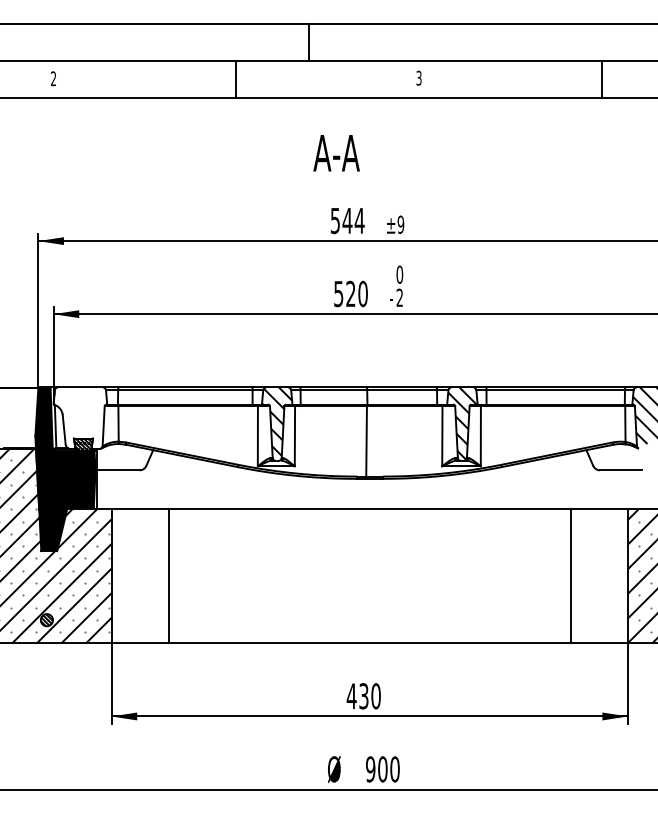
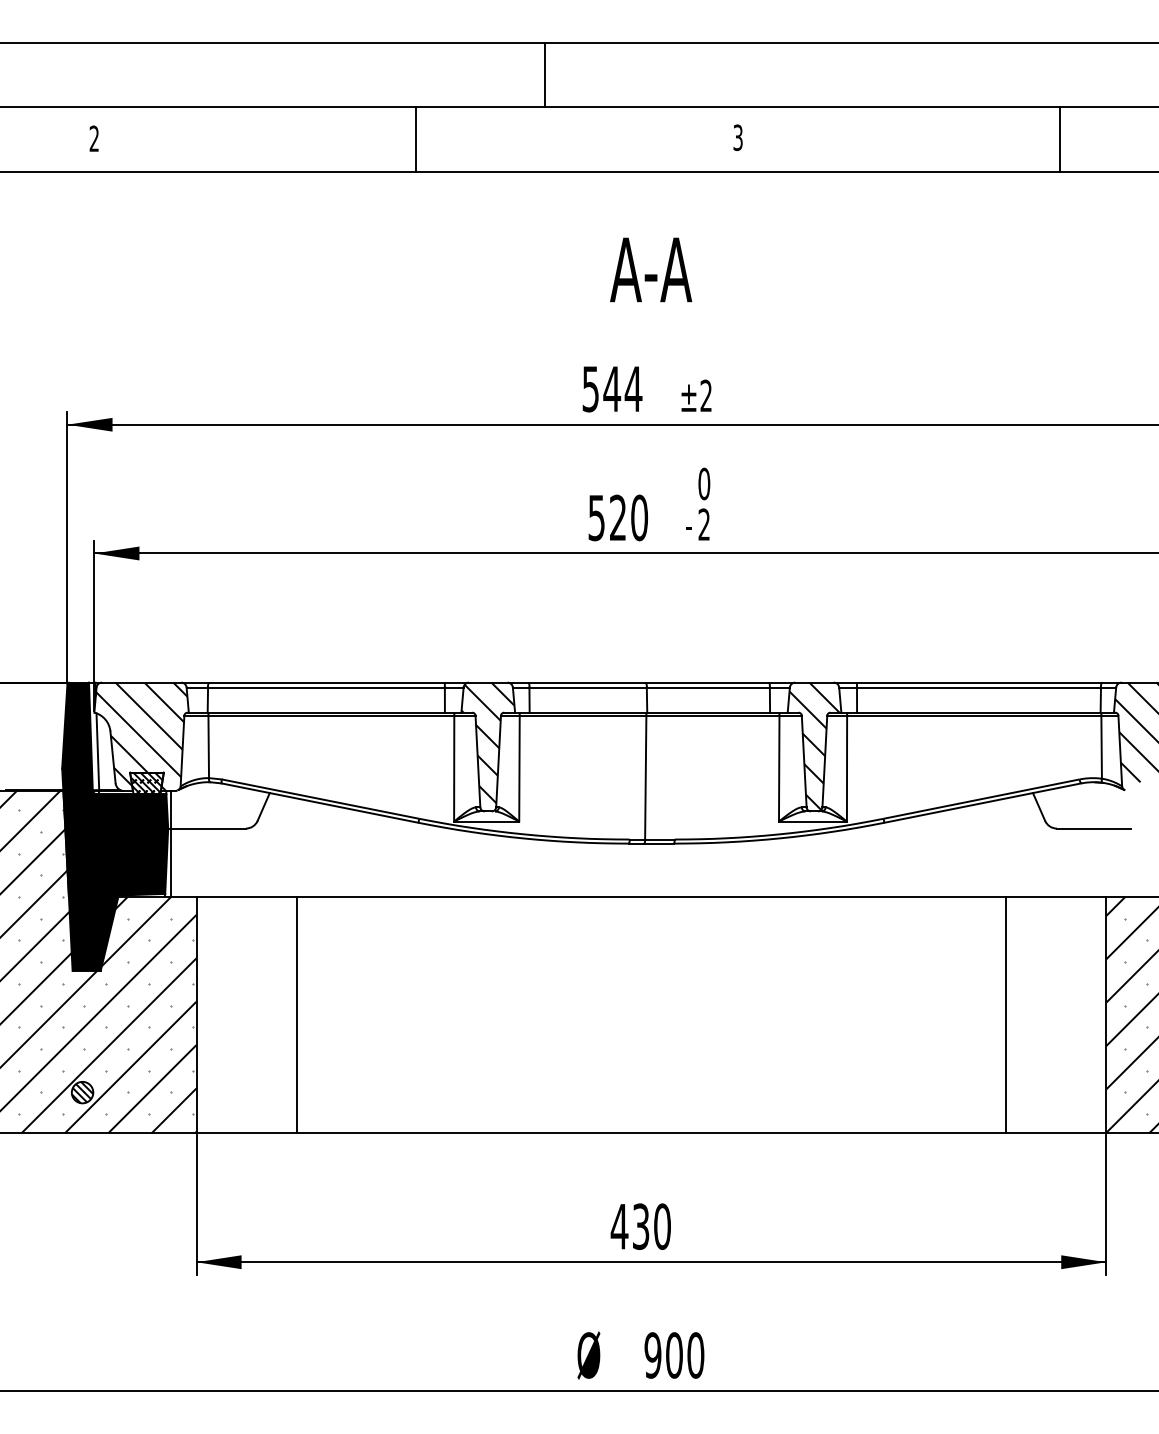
text: (336, 153) -> (650, 270), moved
text: (400, 224) -> (705, 395), ±9 -> ±2
hatch: (80, 418) -> (141, 737), added

